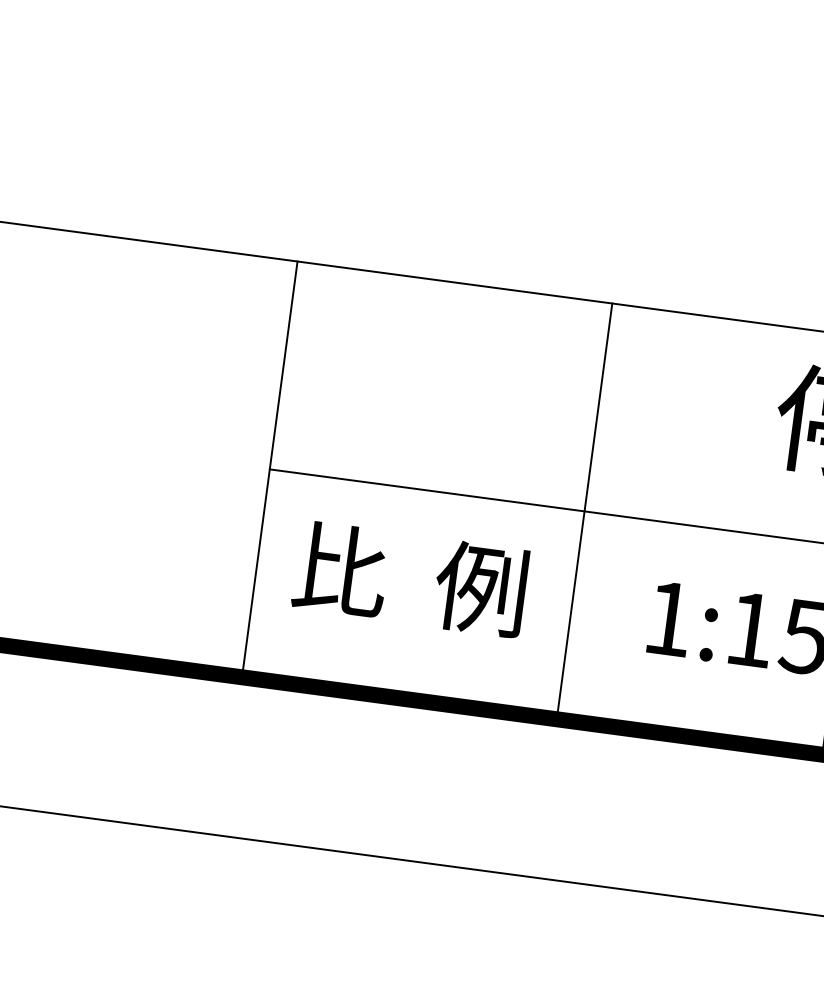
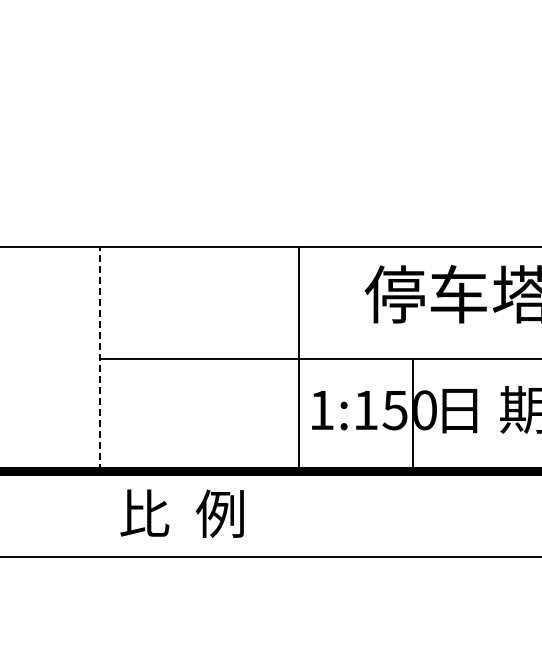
line: (269, 467) -> (99, 358), solid -> dashed
line: (584, 511) -> (298, 359), moved
text: (409, 578) -> (181, 513), moved

